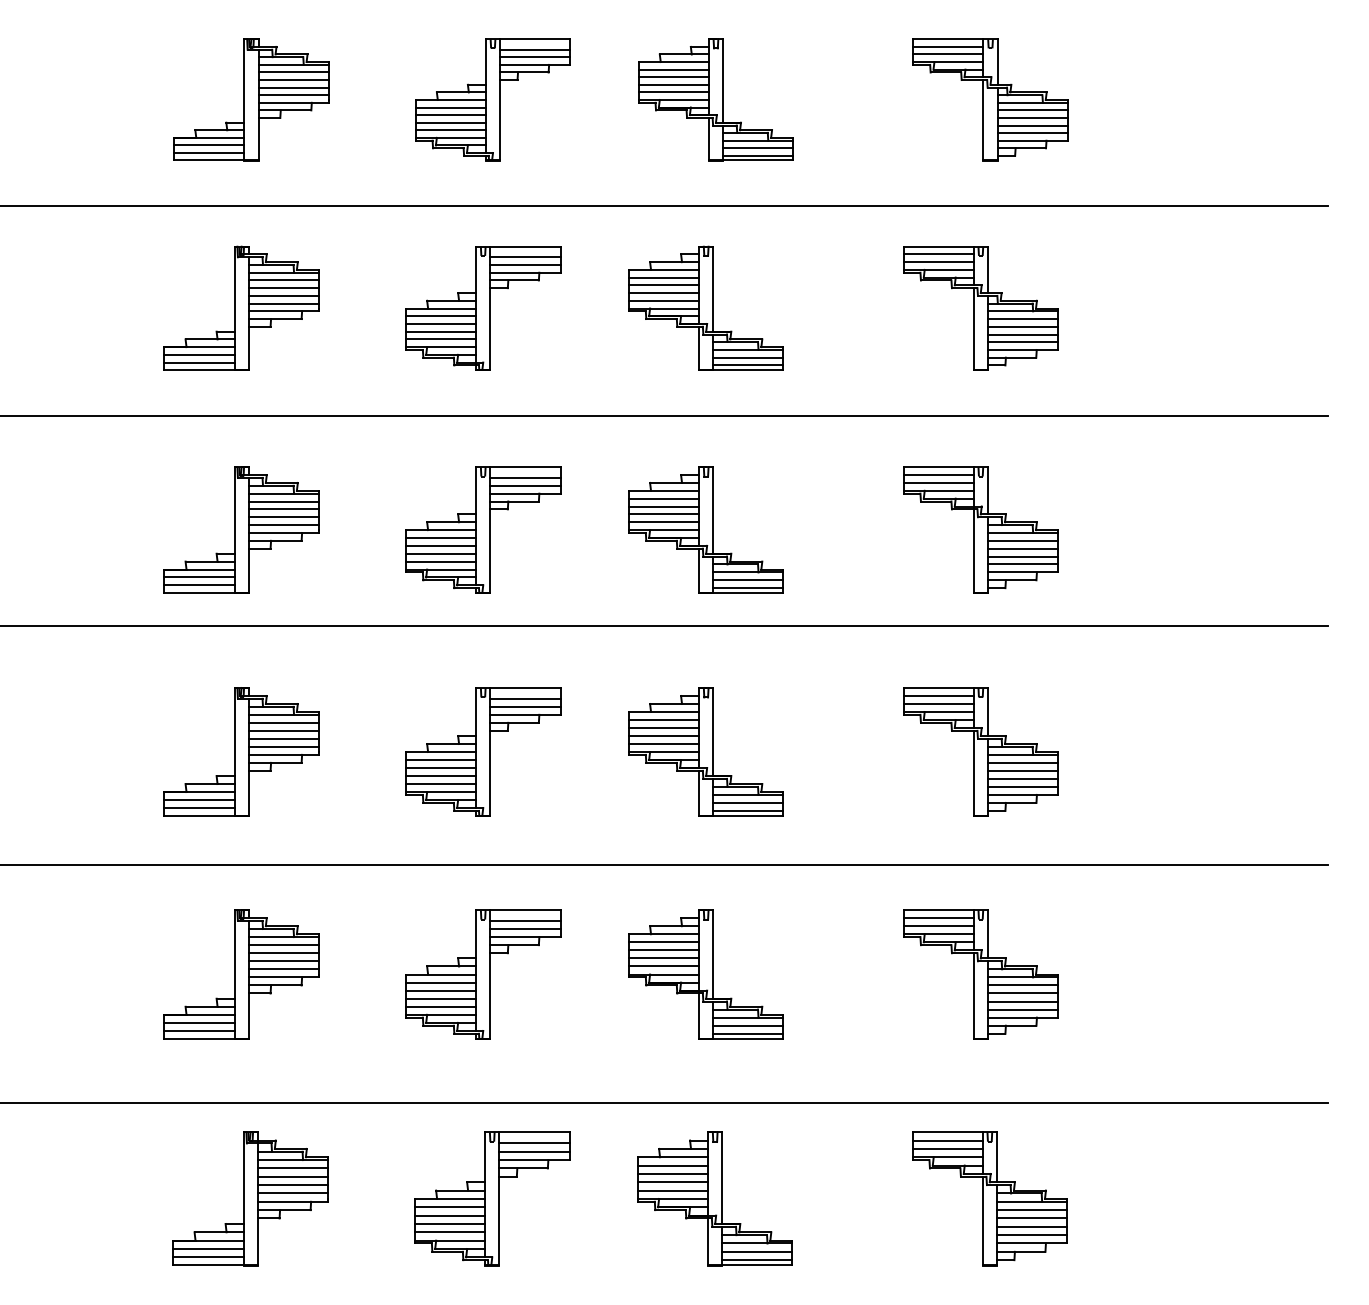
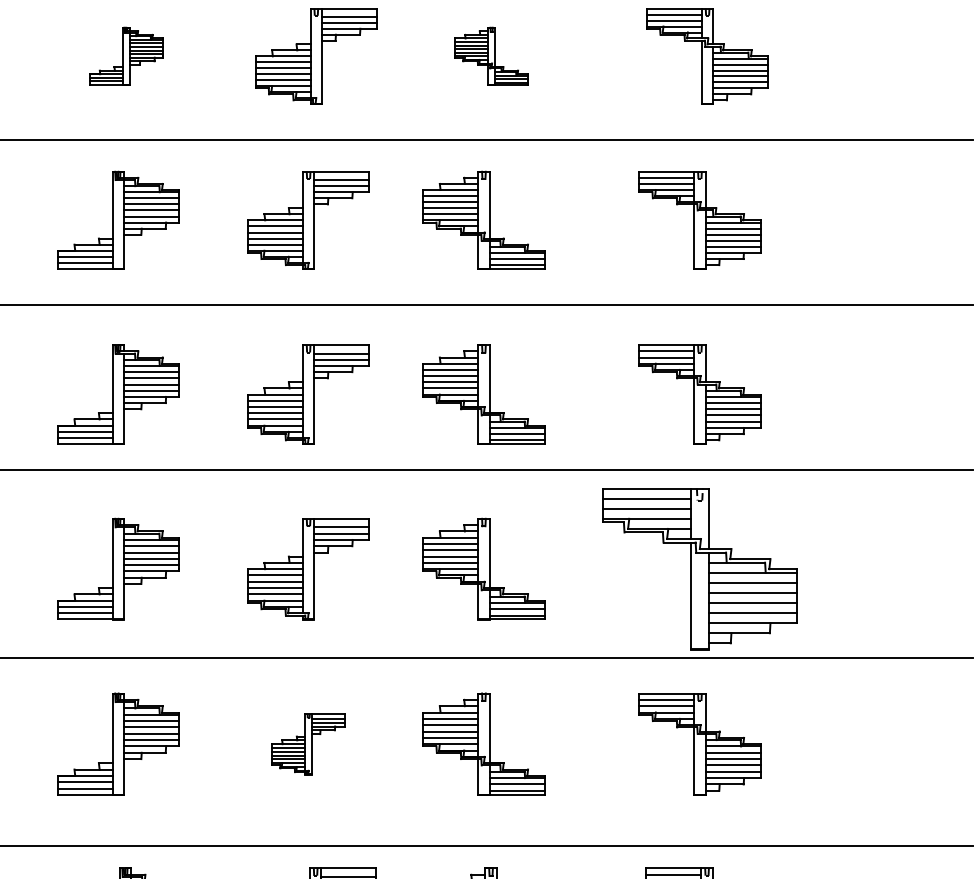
part: (251, 99) -> (126, 55), size x0.6
part: (715, 99) -> (491, 55), size x0.6
part: (980, 751) -> (699, 568), size x1.6
part: (483, 974) -> (308, 744), size x0.6

